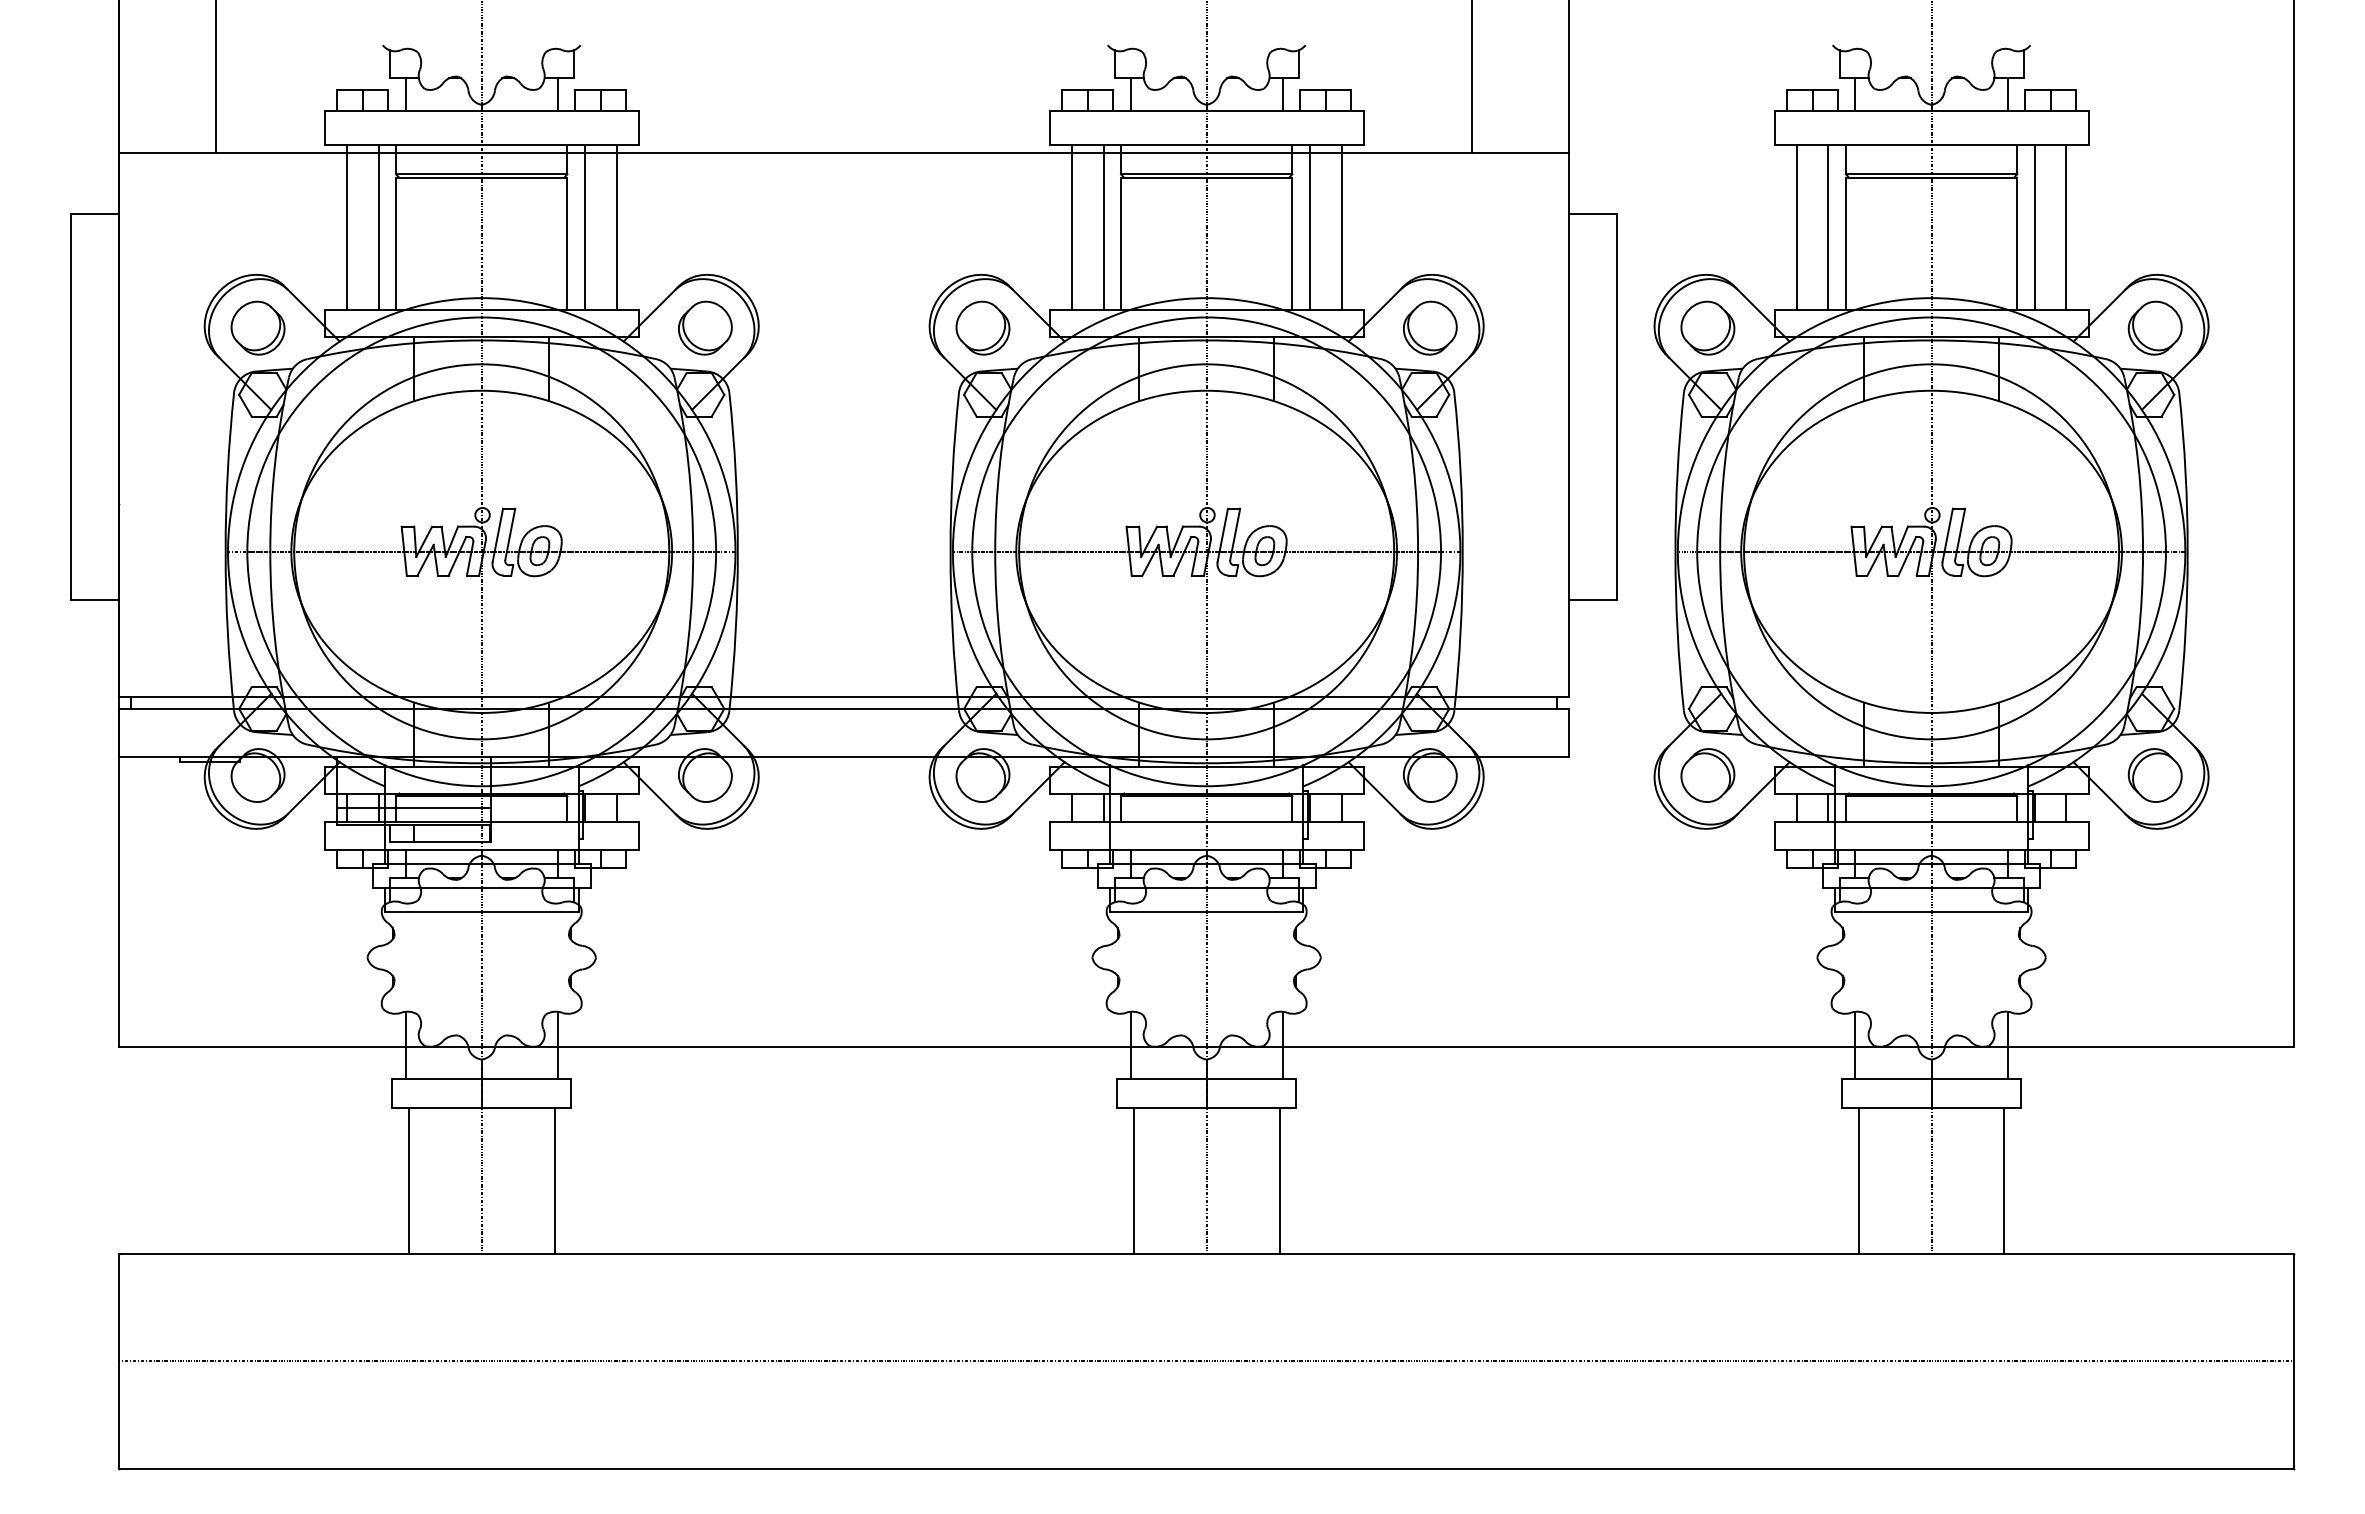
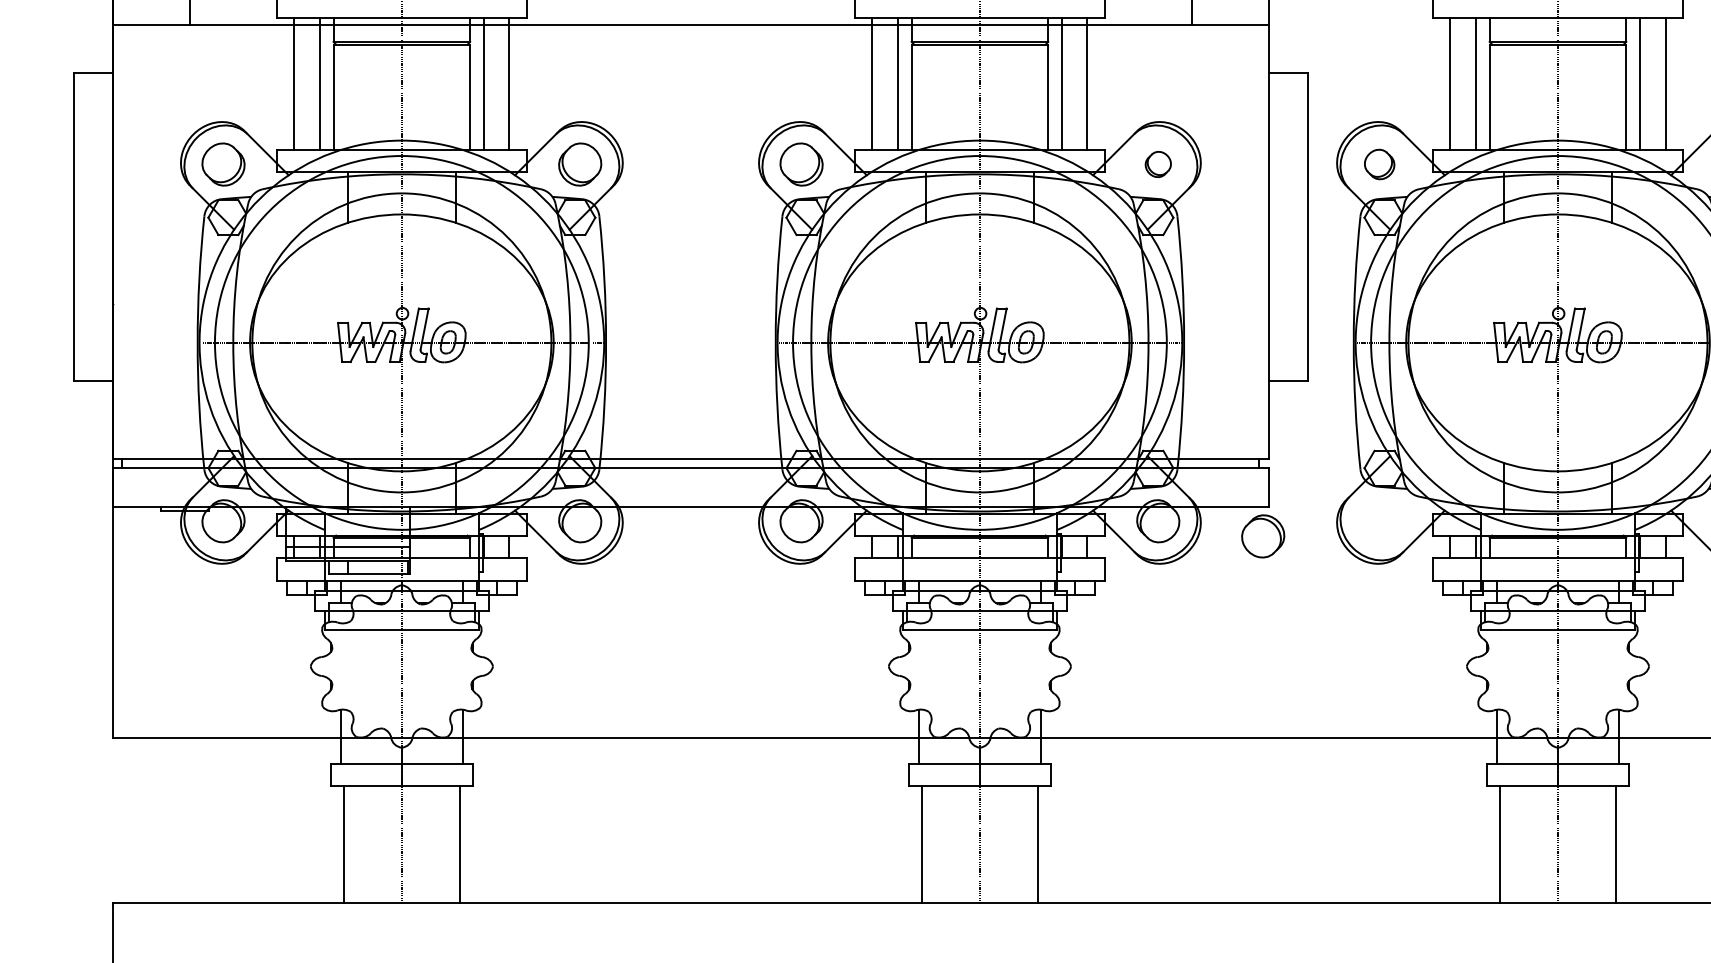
part: (1430, 327) -> (1158, 164), size x0.6
part: (1707, 327) -> (1379, 164), size x0.7
part: (1707, 775) -> (1262, 536), moved

